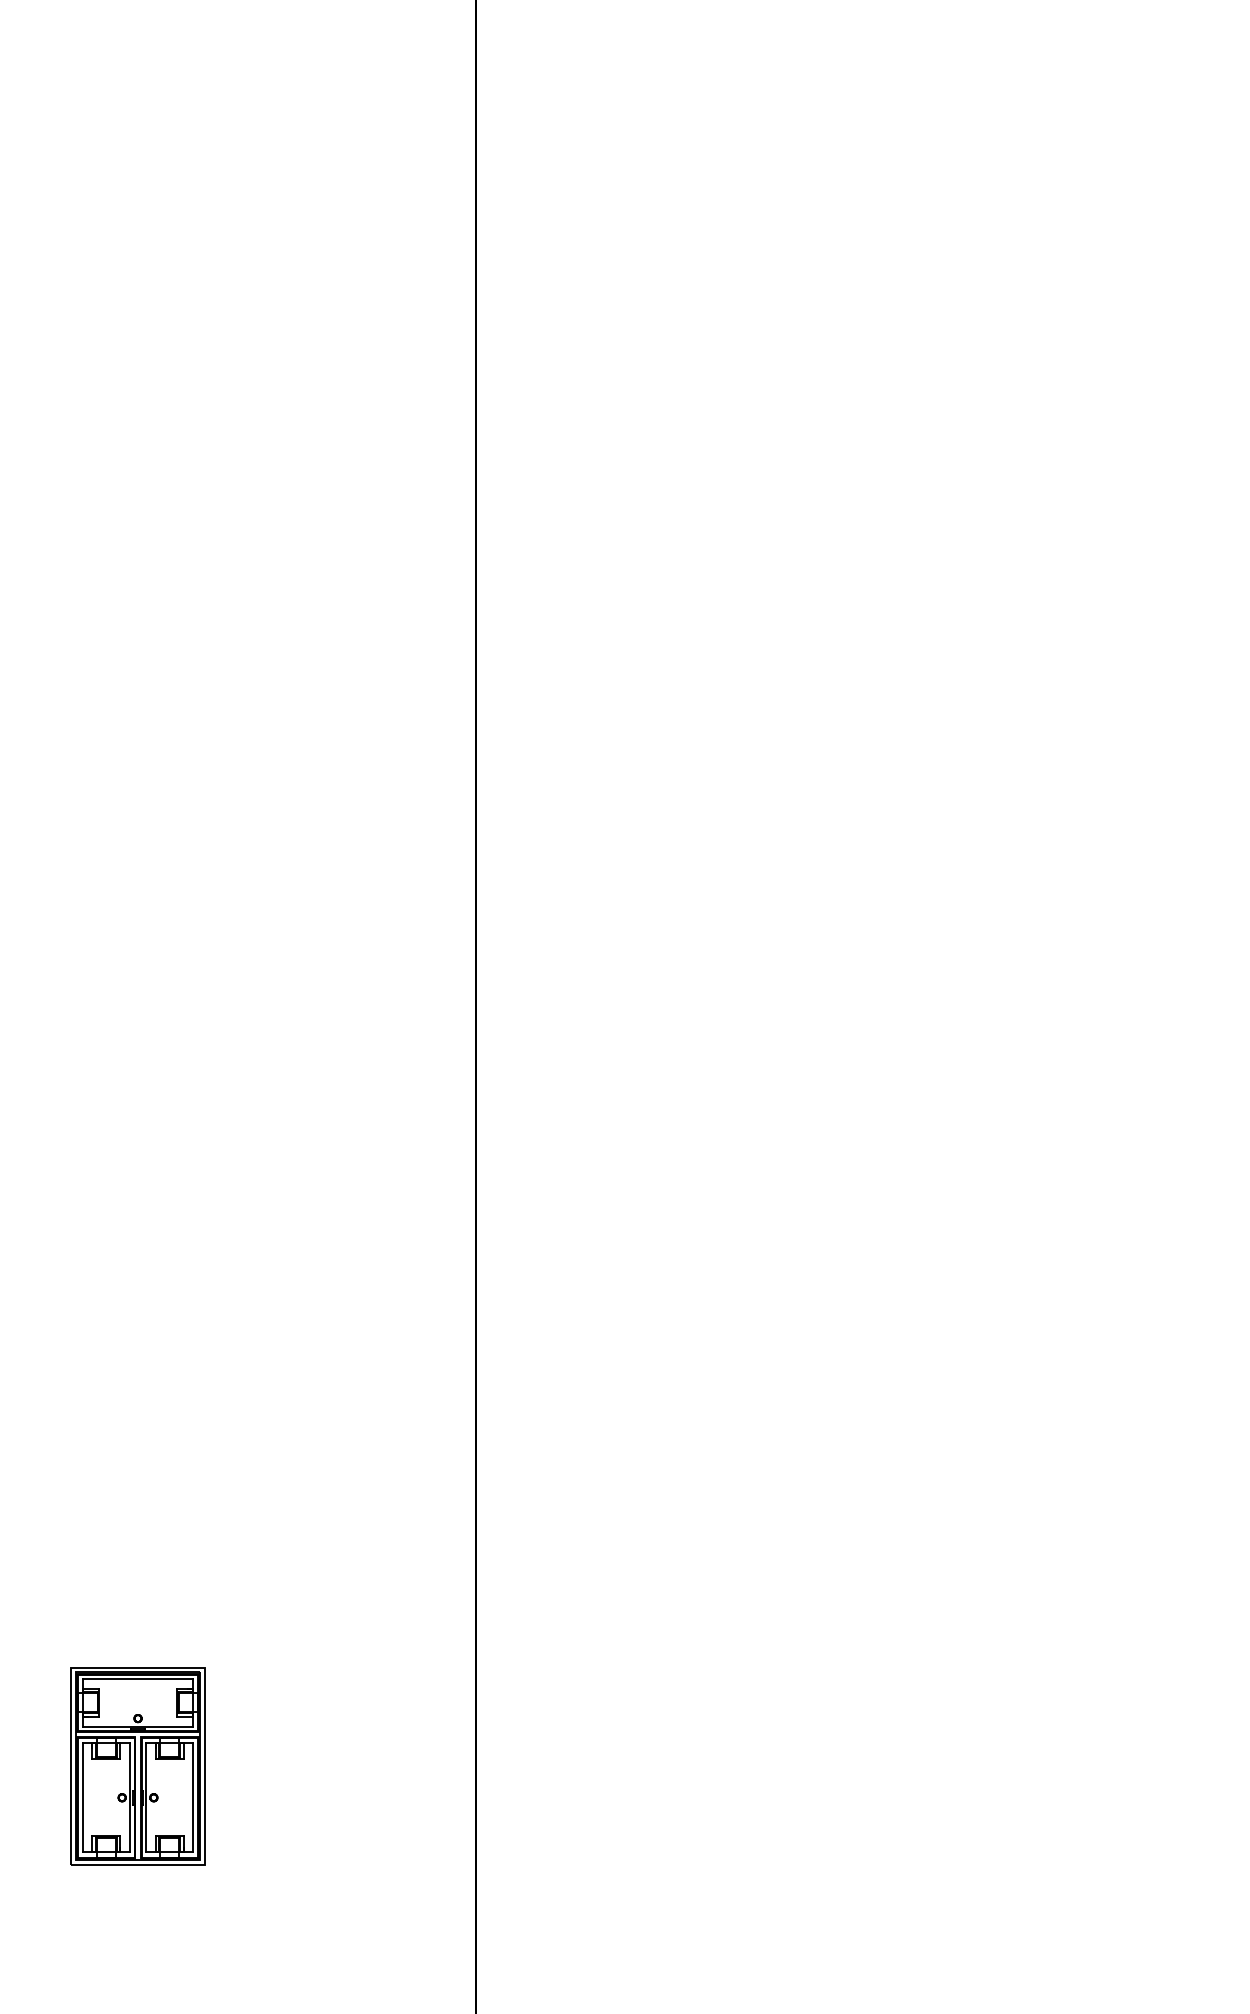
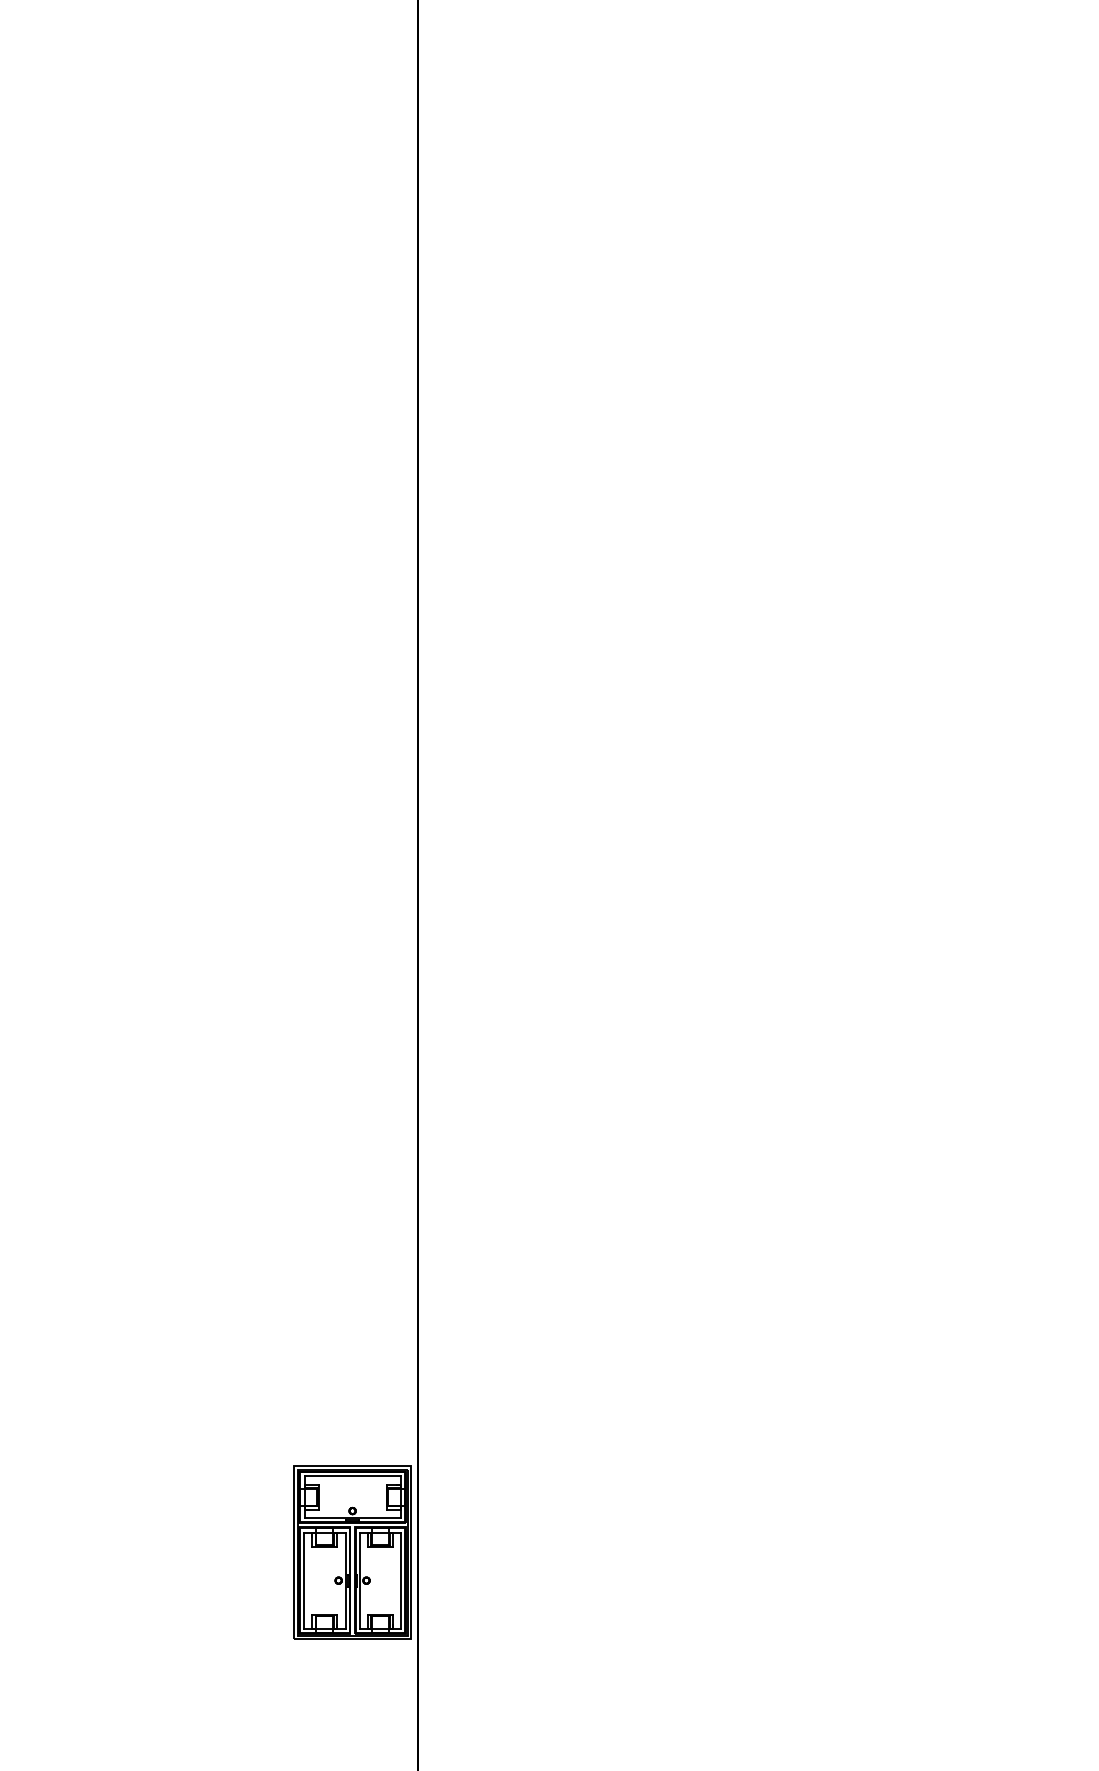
part: (137, 1766) -> (352, 1553), moved

